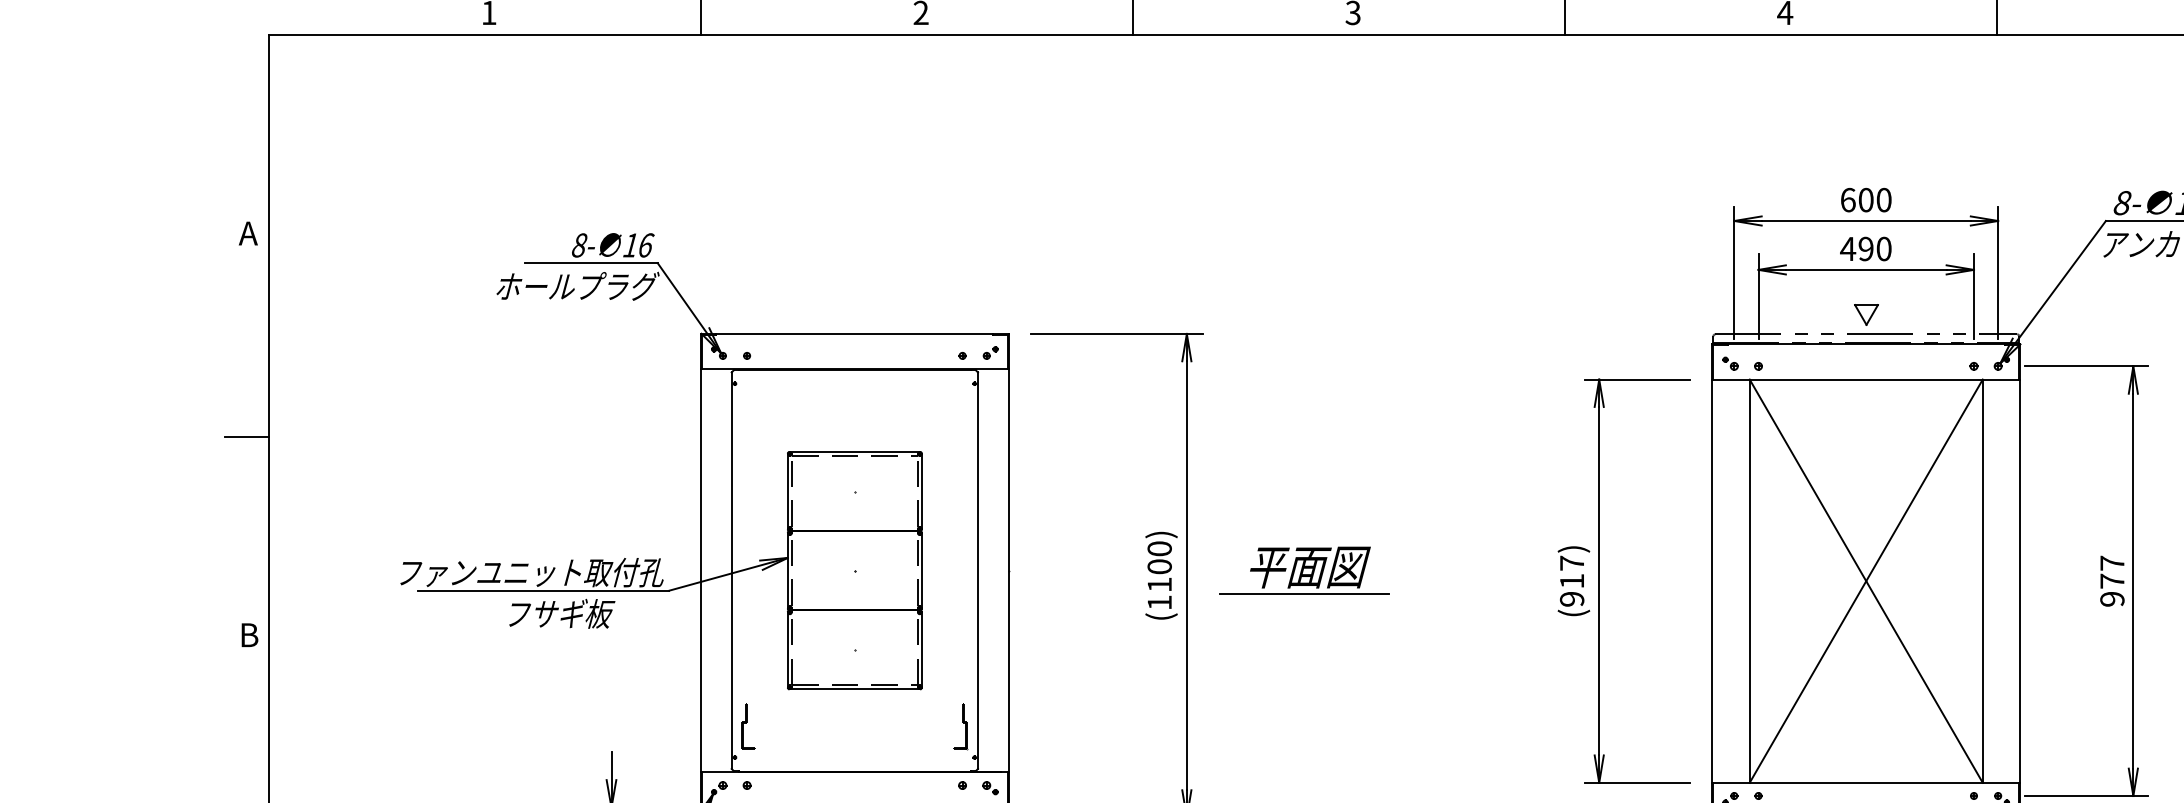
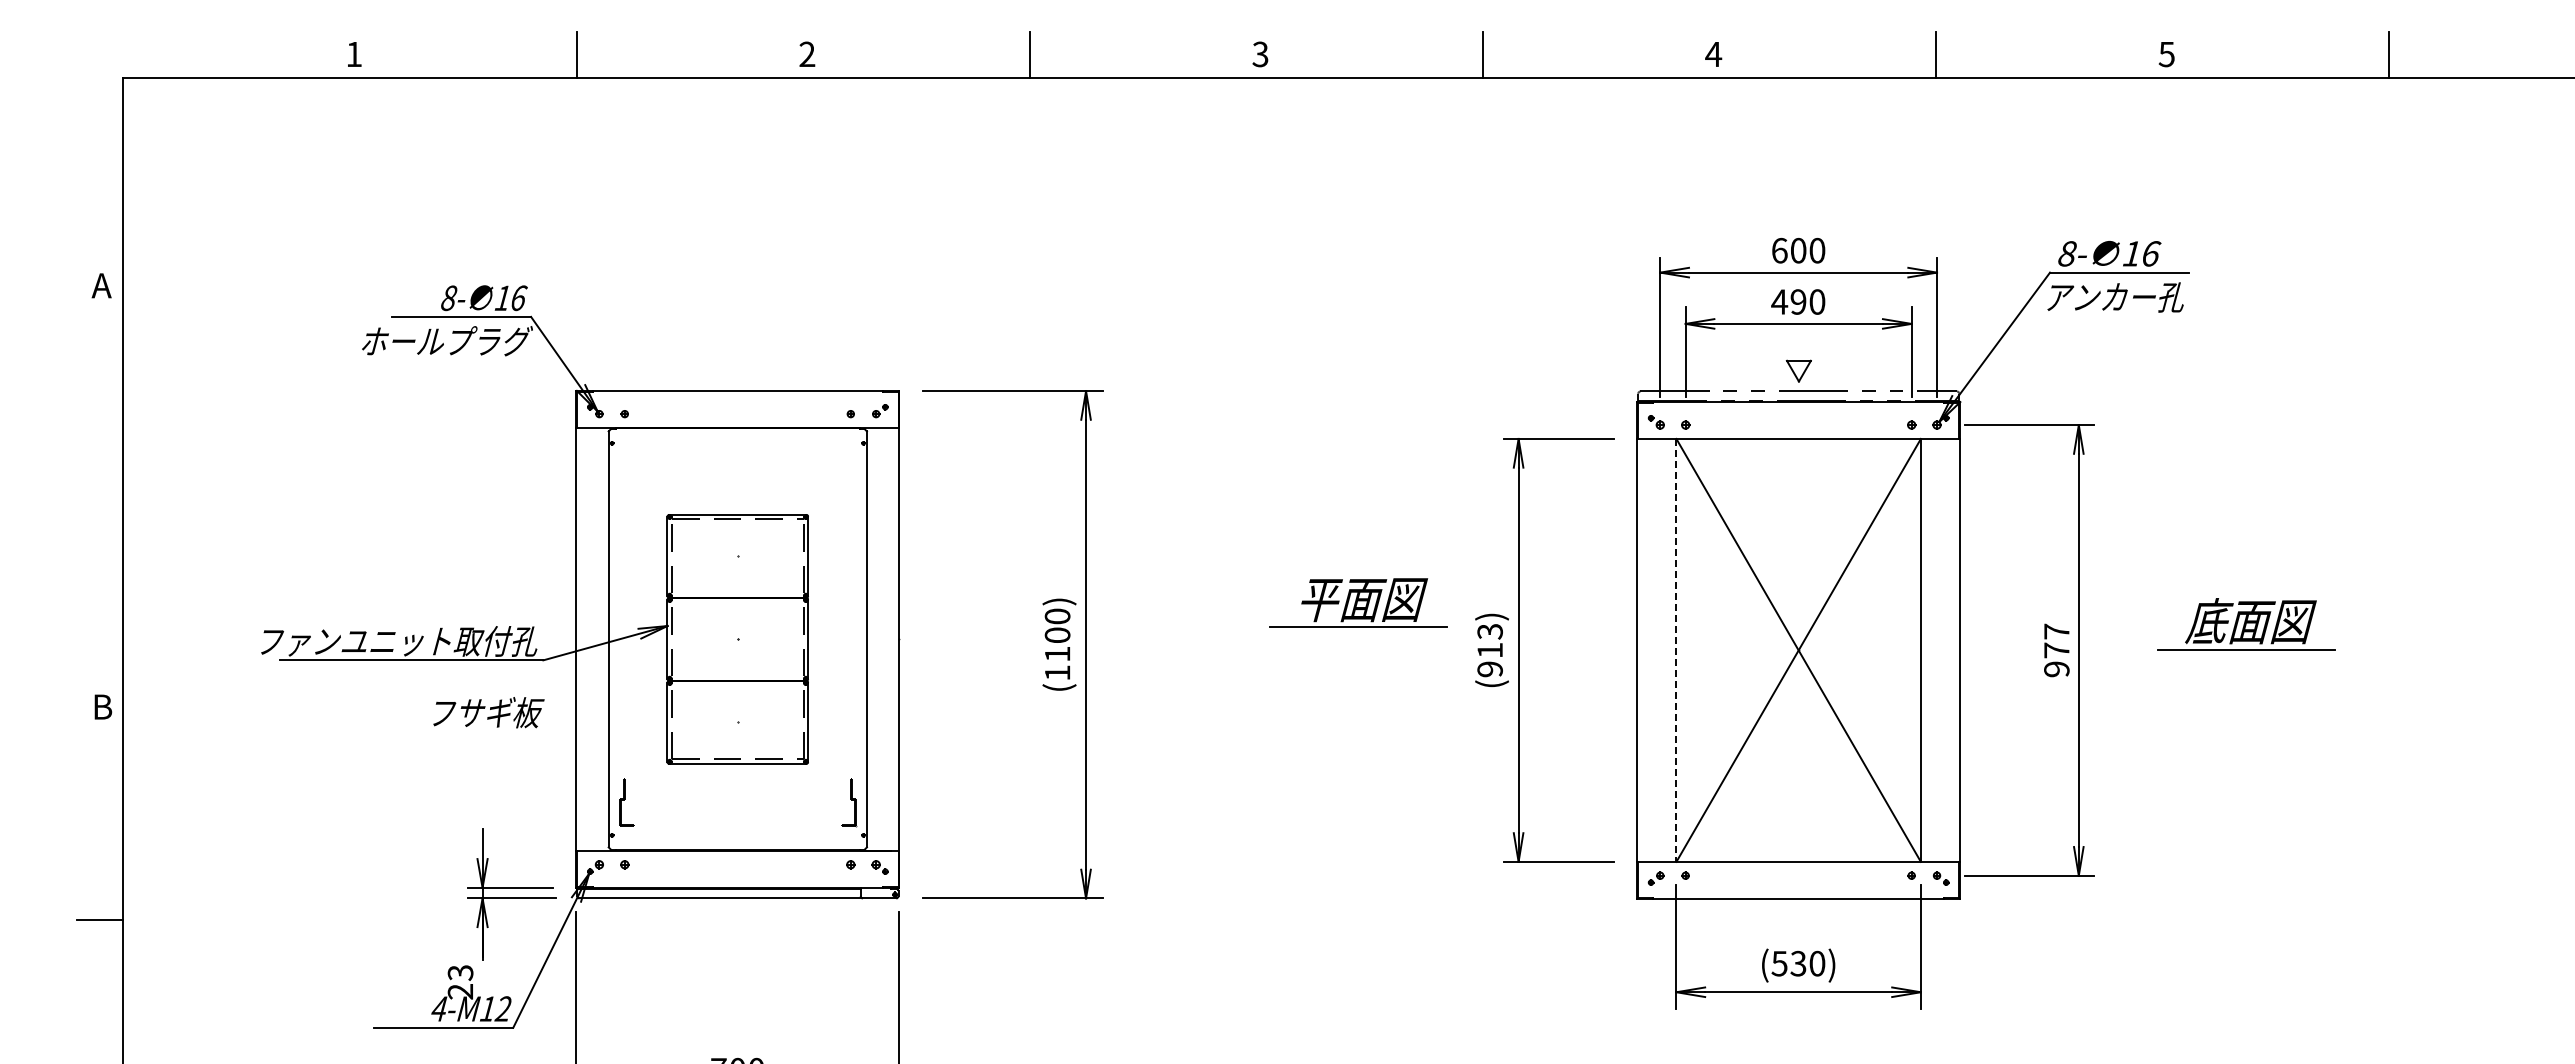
line: (247, 437) -> (100, 499), removed
text: (1571, 563) -> (1489, 631), (917) -> (913)
part: (1304, 569) -> (1358, 602), moved
line: (1749, 581) -> (1676, 650), solid -> dashed
text: (561, 613) -> (488, 712), moved

